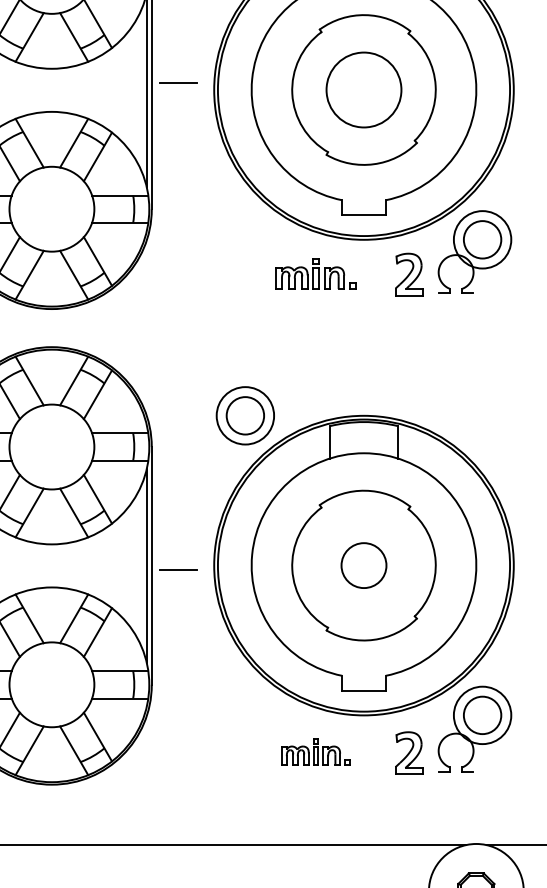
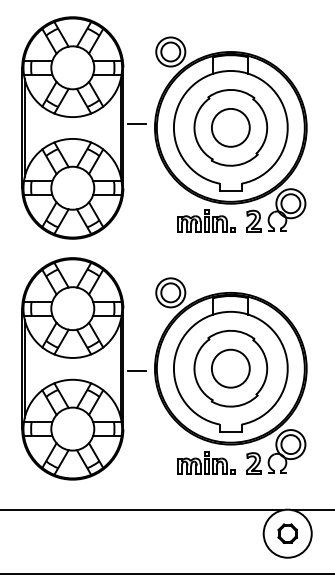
part: (315, 272) -> (206, 220), size x1.43
circle: (363, 565) -> (230, 368), size x1.67
part: (315, 750) -> (206, 462), size x1.67

